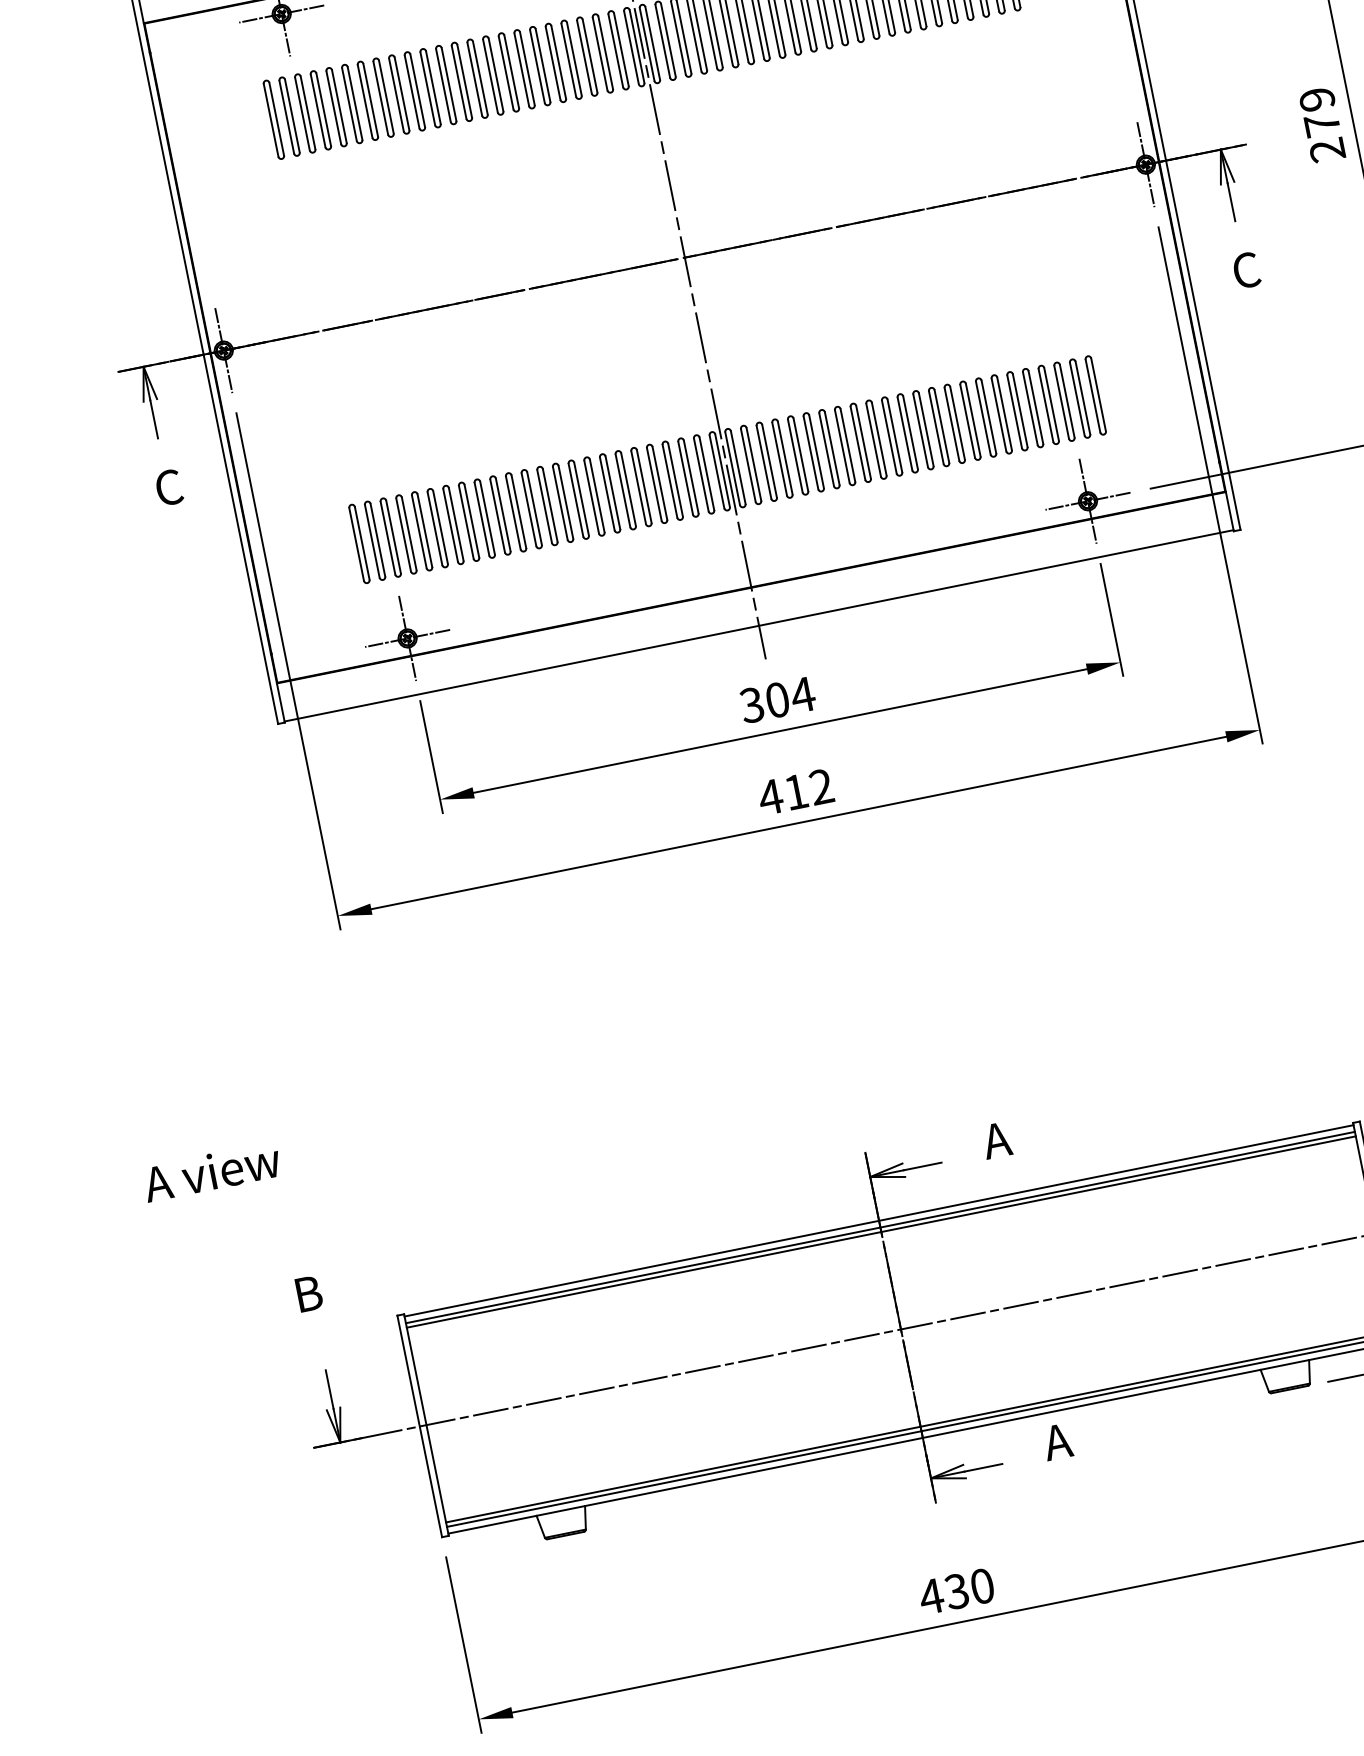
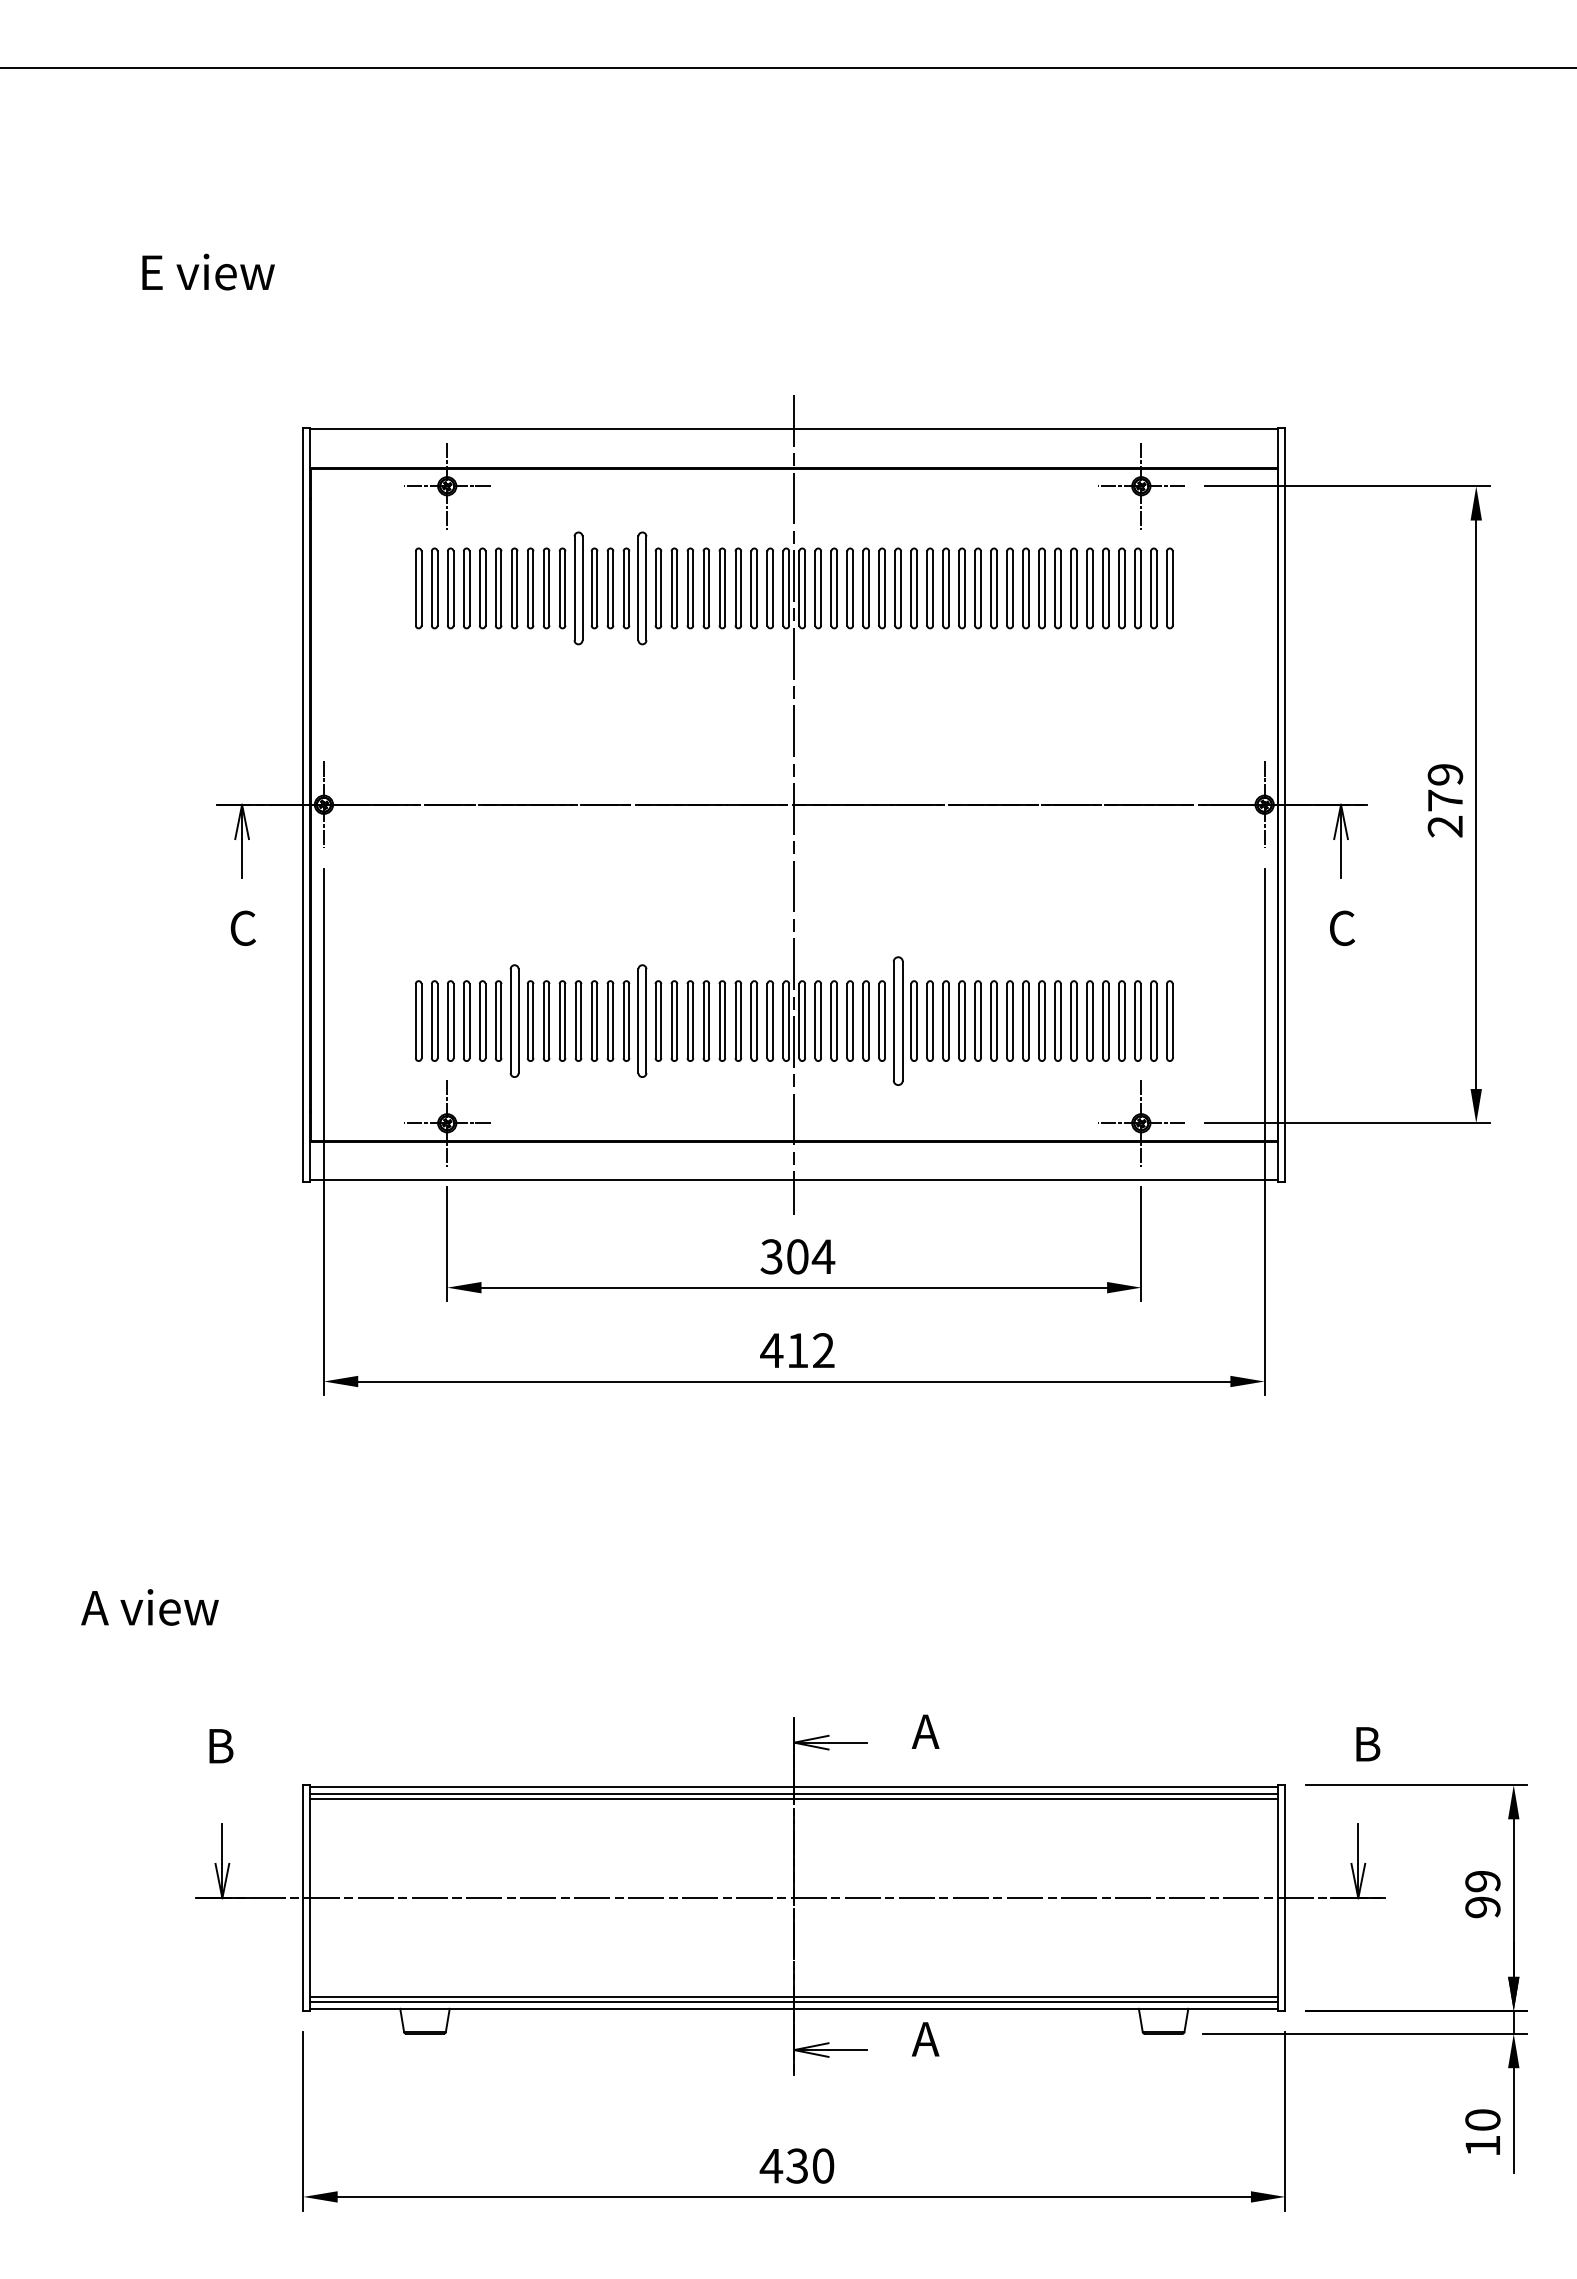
part: (493, 75) -> (642, 588), size x1.4
part: (430, 88) -> (578, 588), size x1.4
part: (828, 448) -> (897, 1020), size x1.6
part: (578, 499) -> (642, 1020), size x1.4
part: (453, 524) -> (514, 1020), size x1.4

